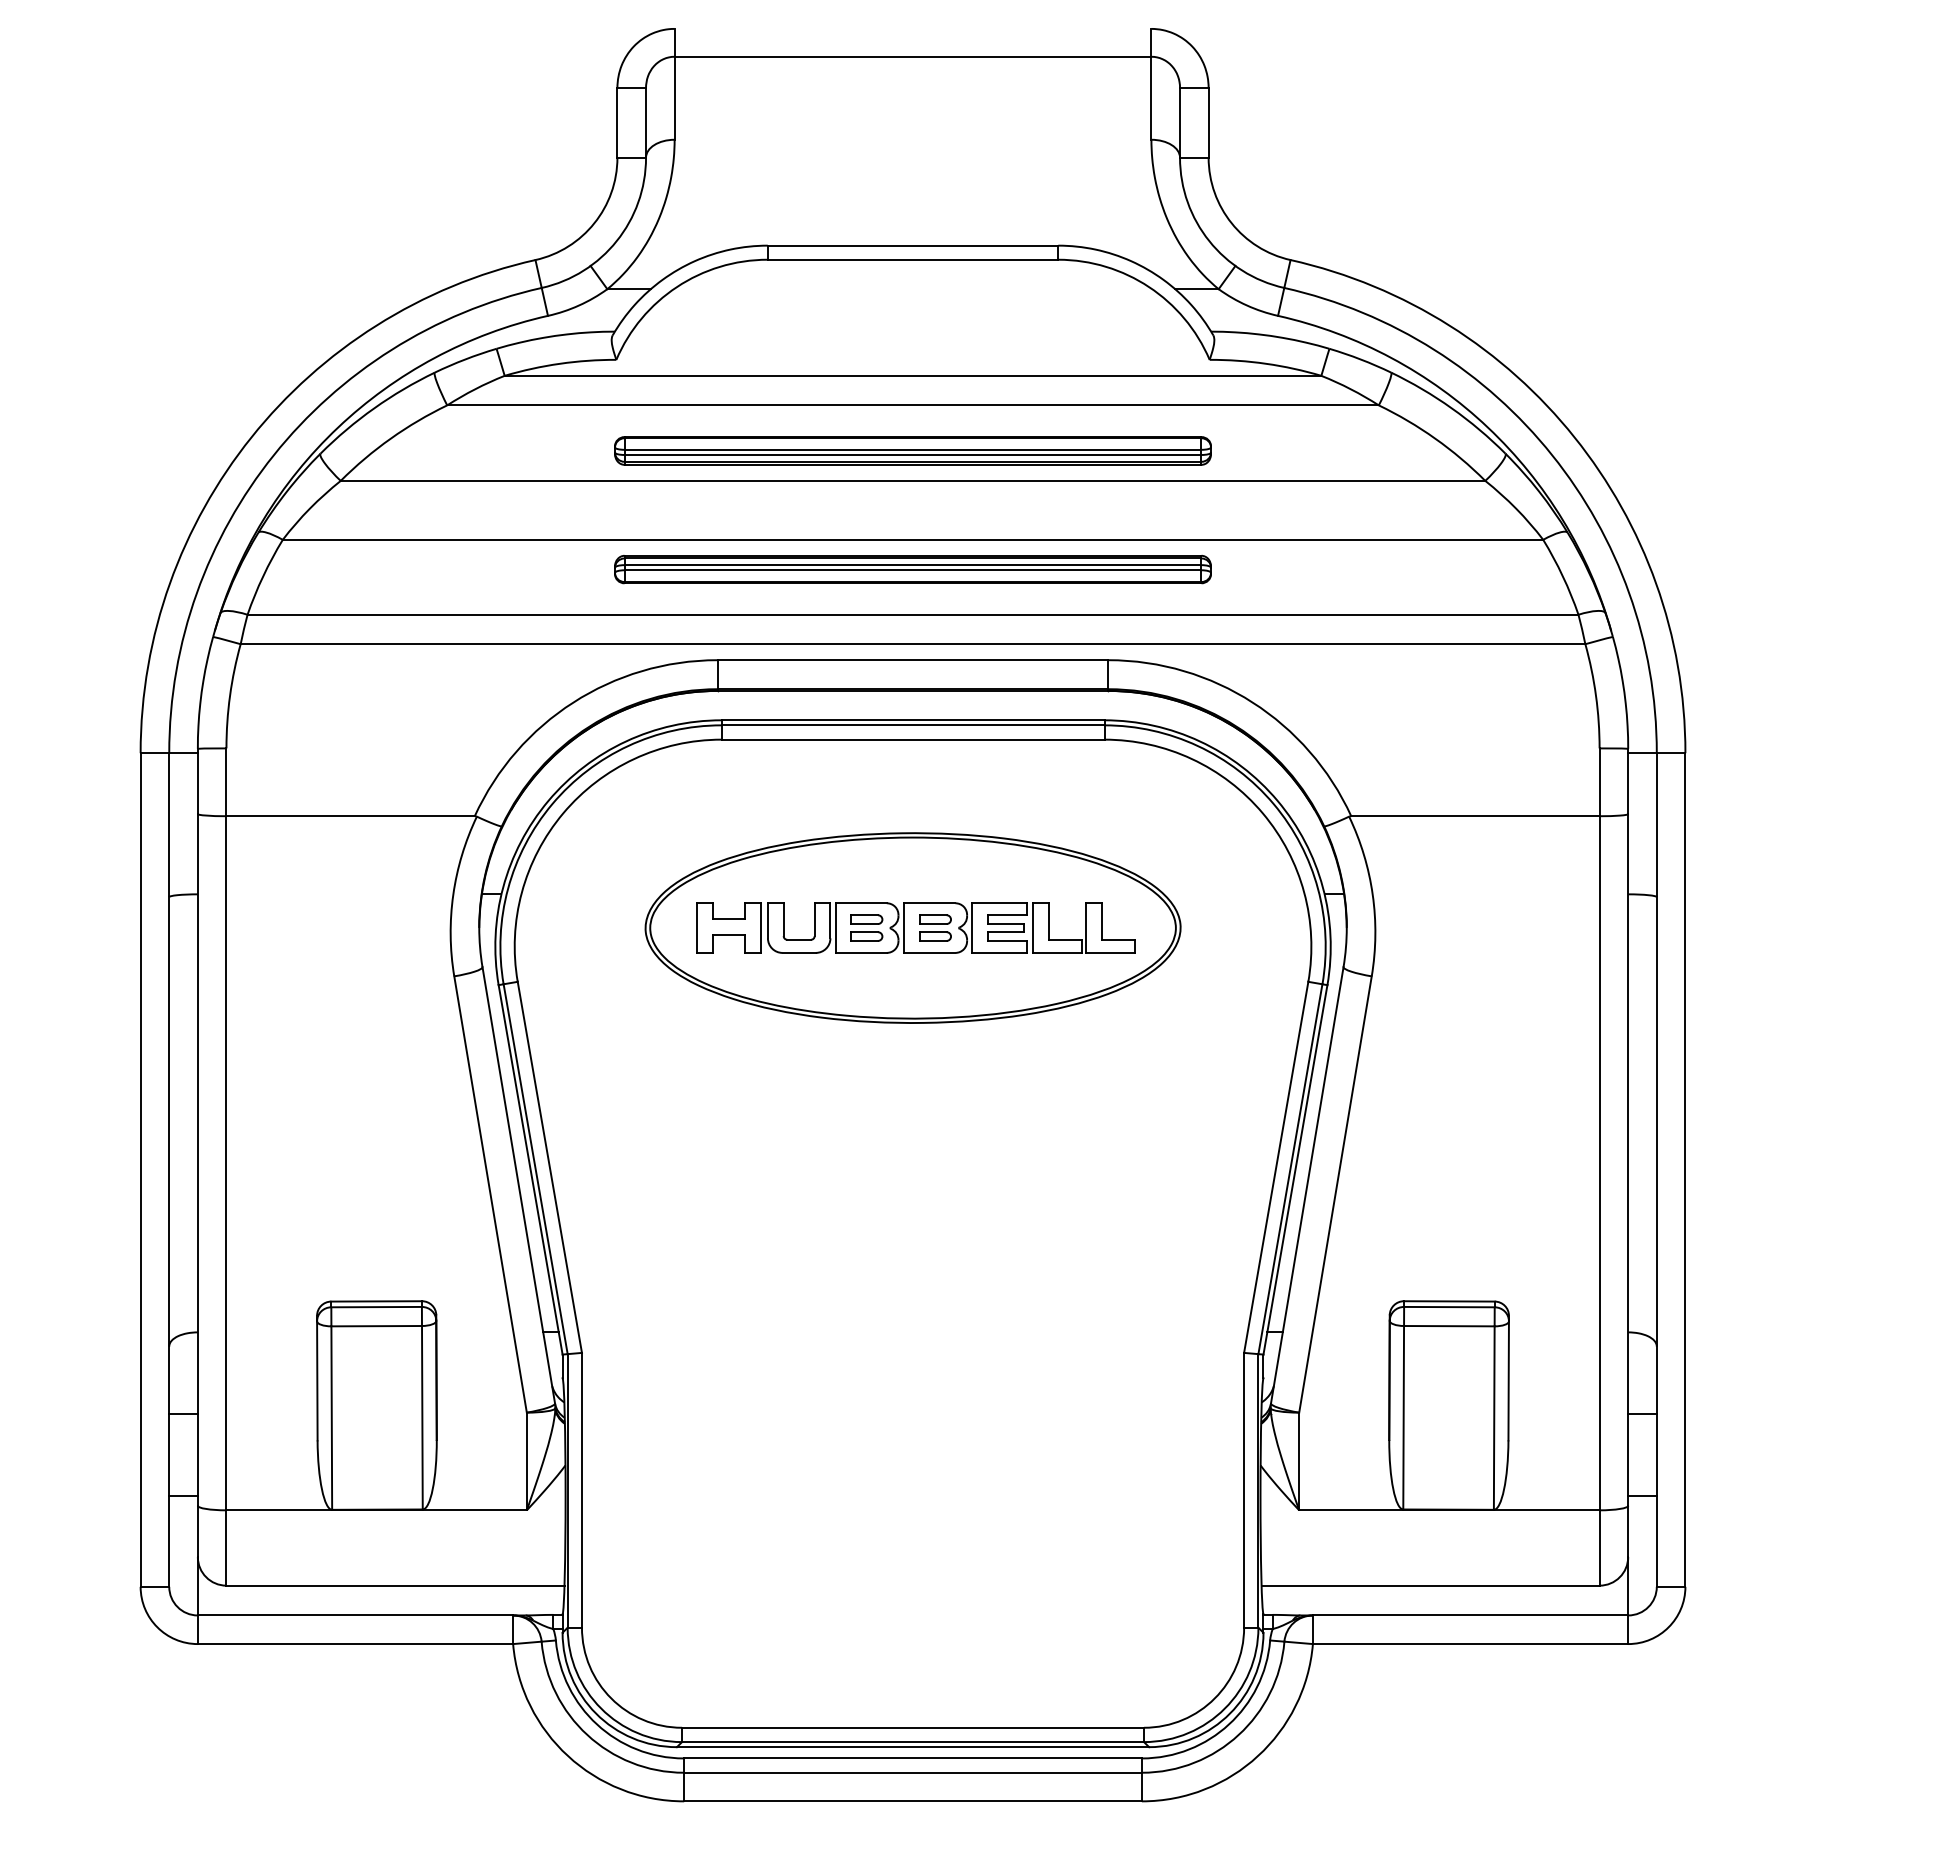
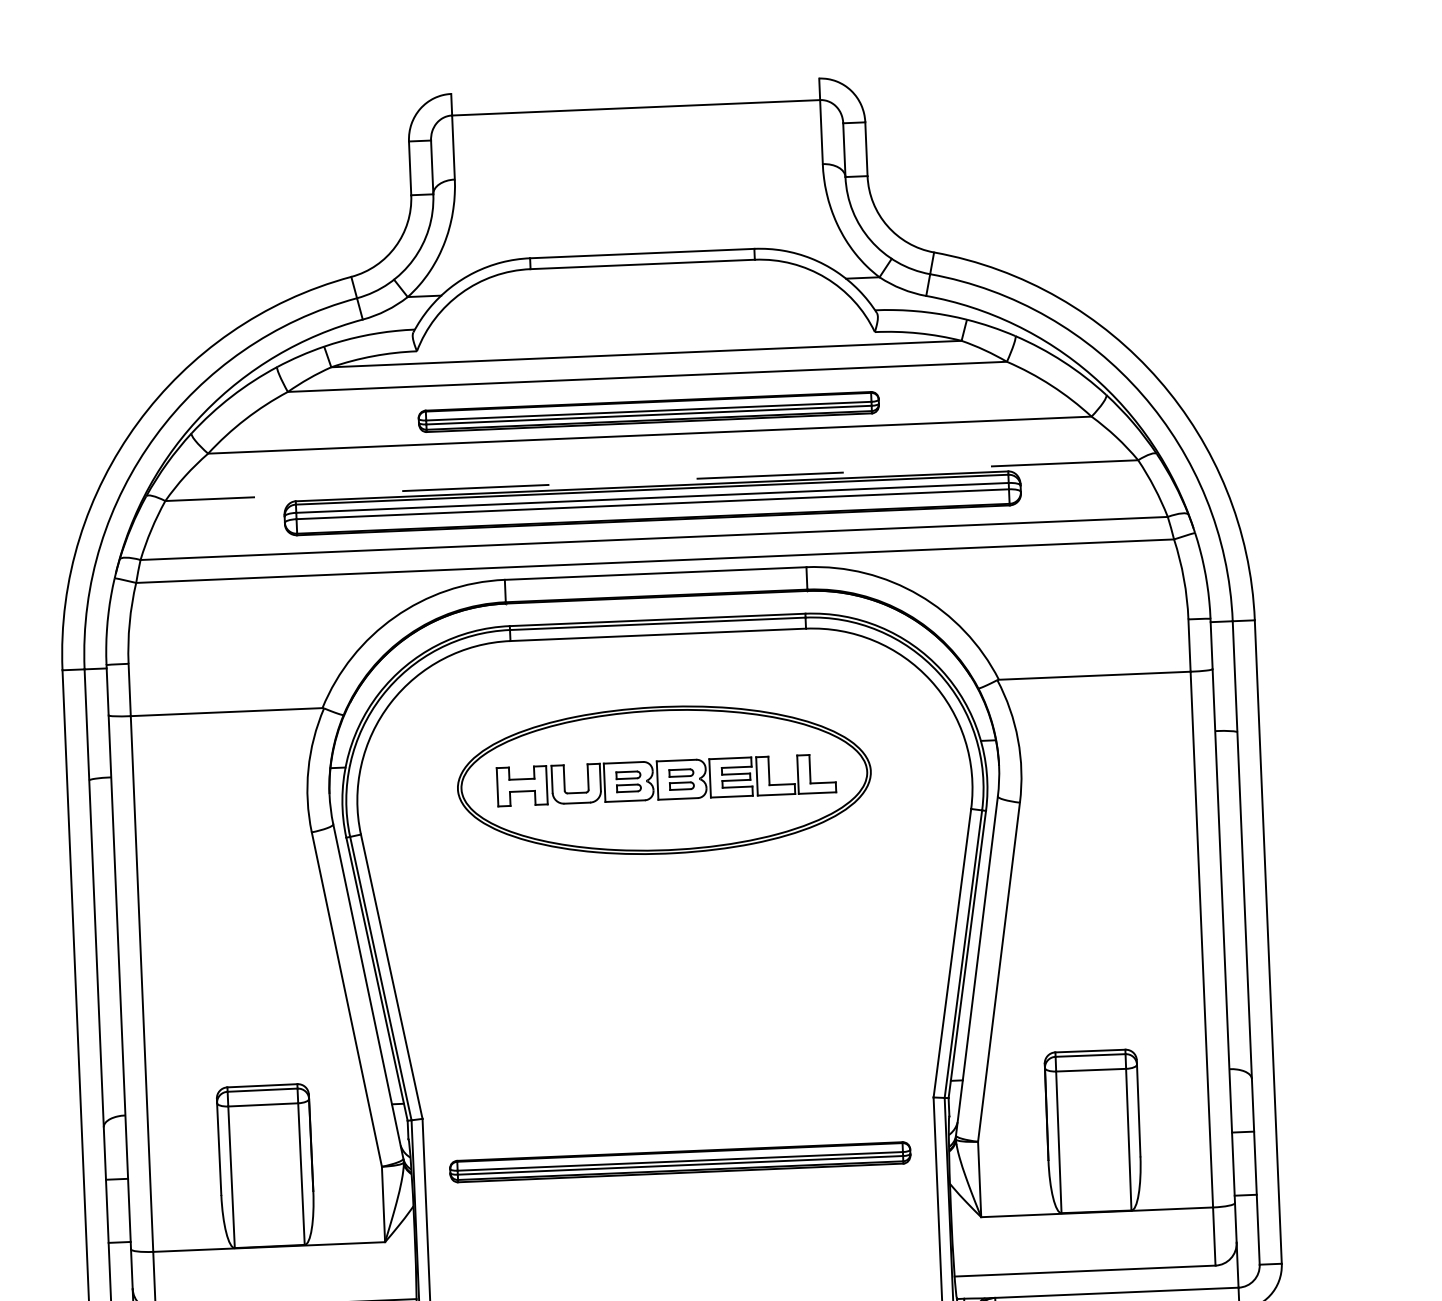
line: (912, 539) -> (651, 480), solid -> dashed
part: (912, 569) -> (652, 503), size x1.6
part: (912, 1422) -> (679, 1161), added

